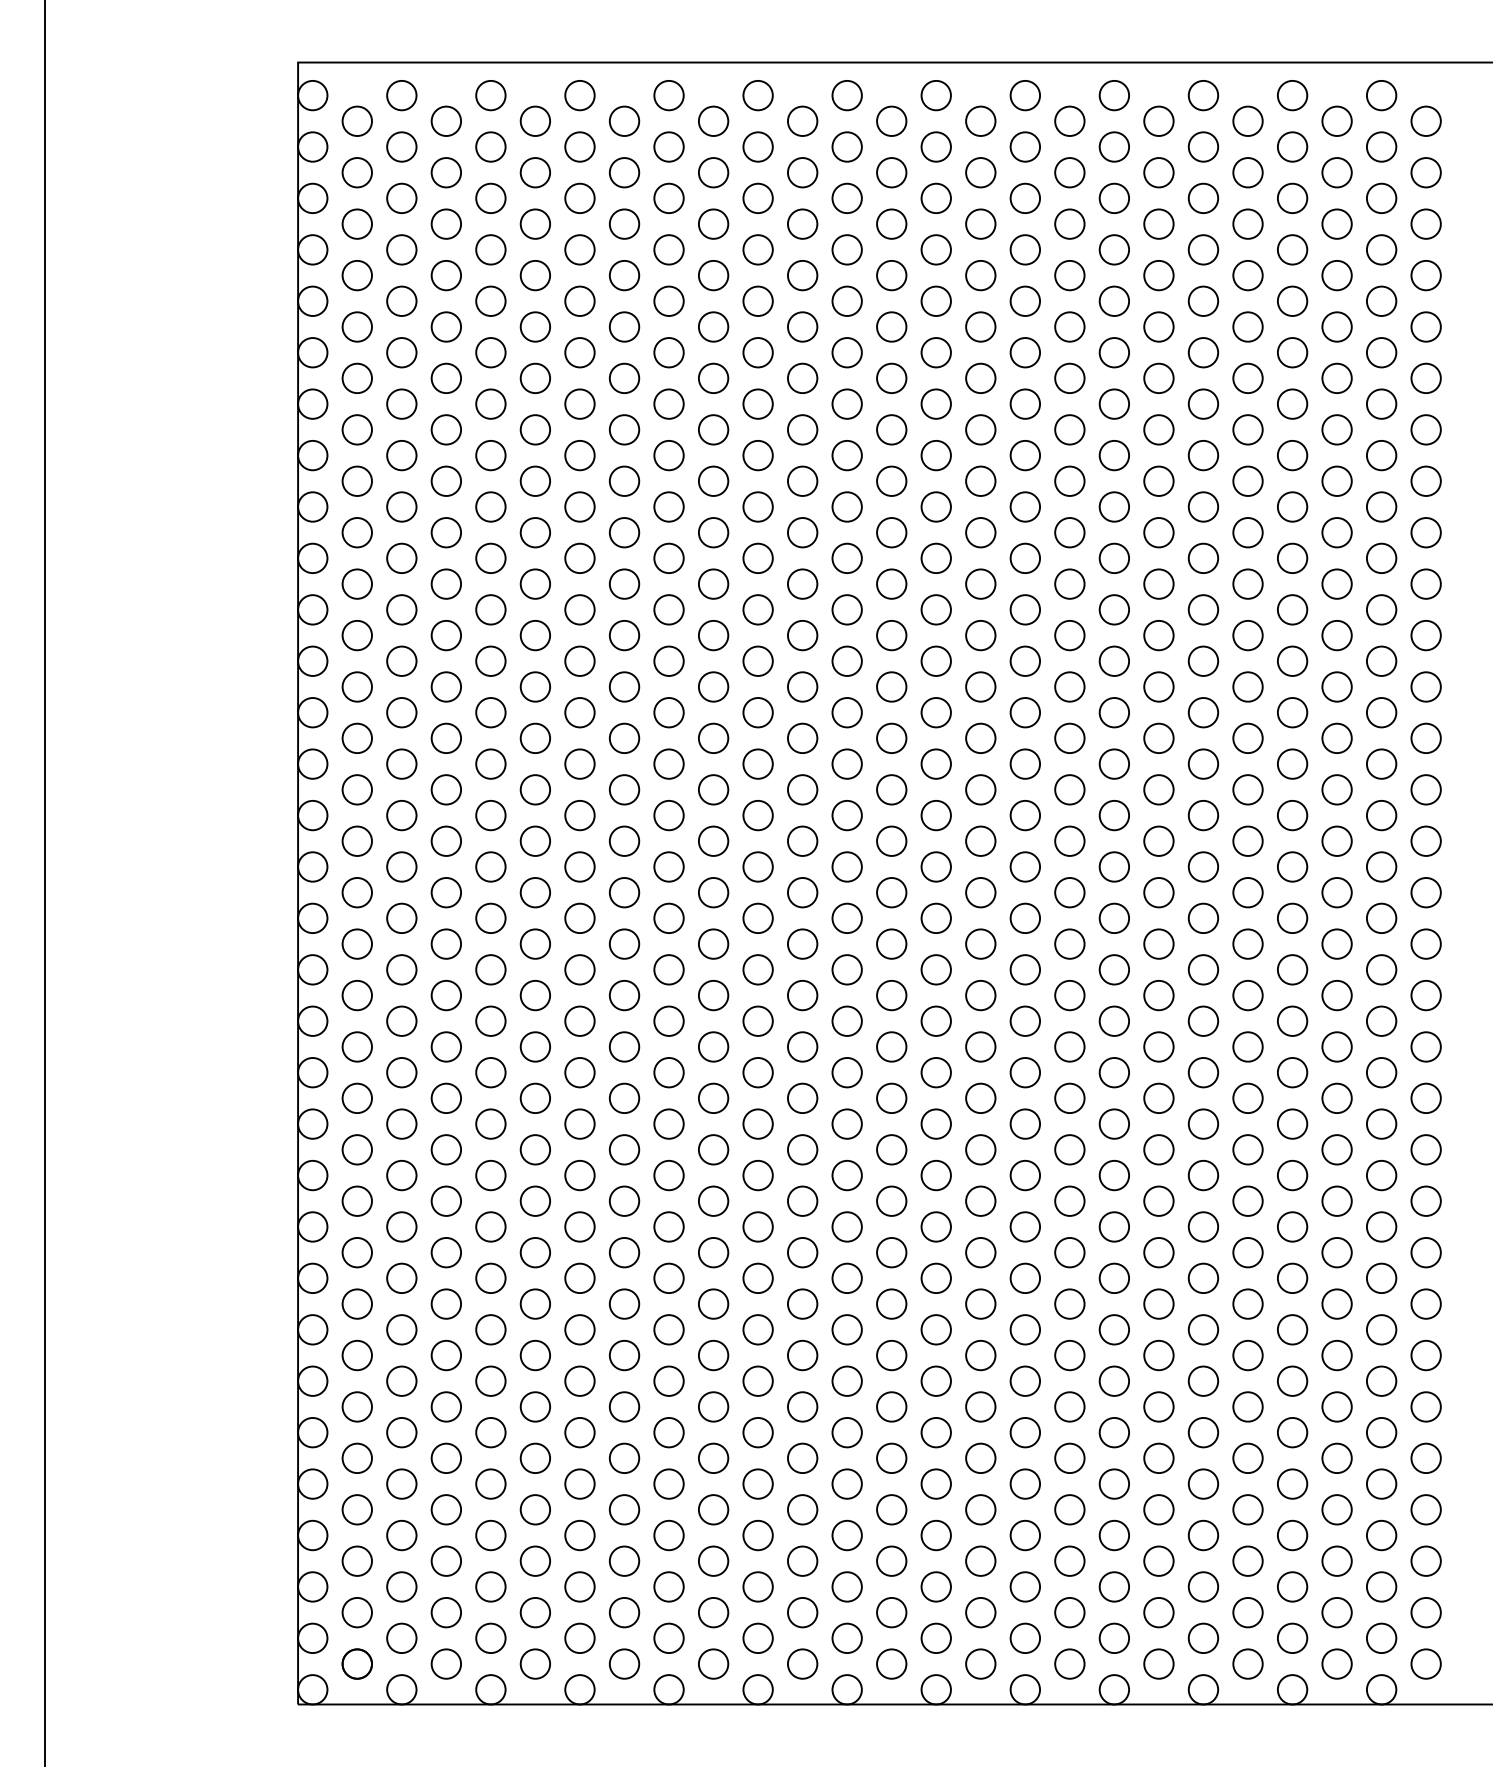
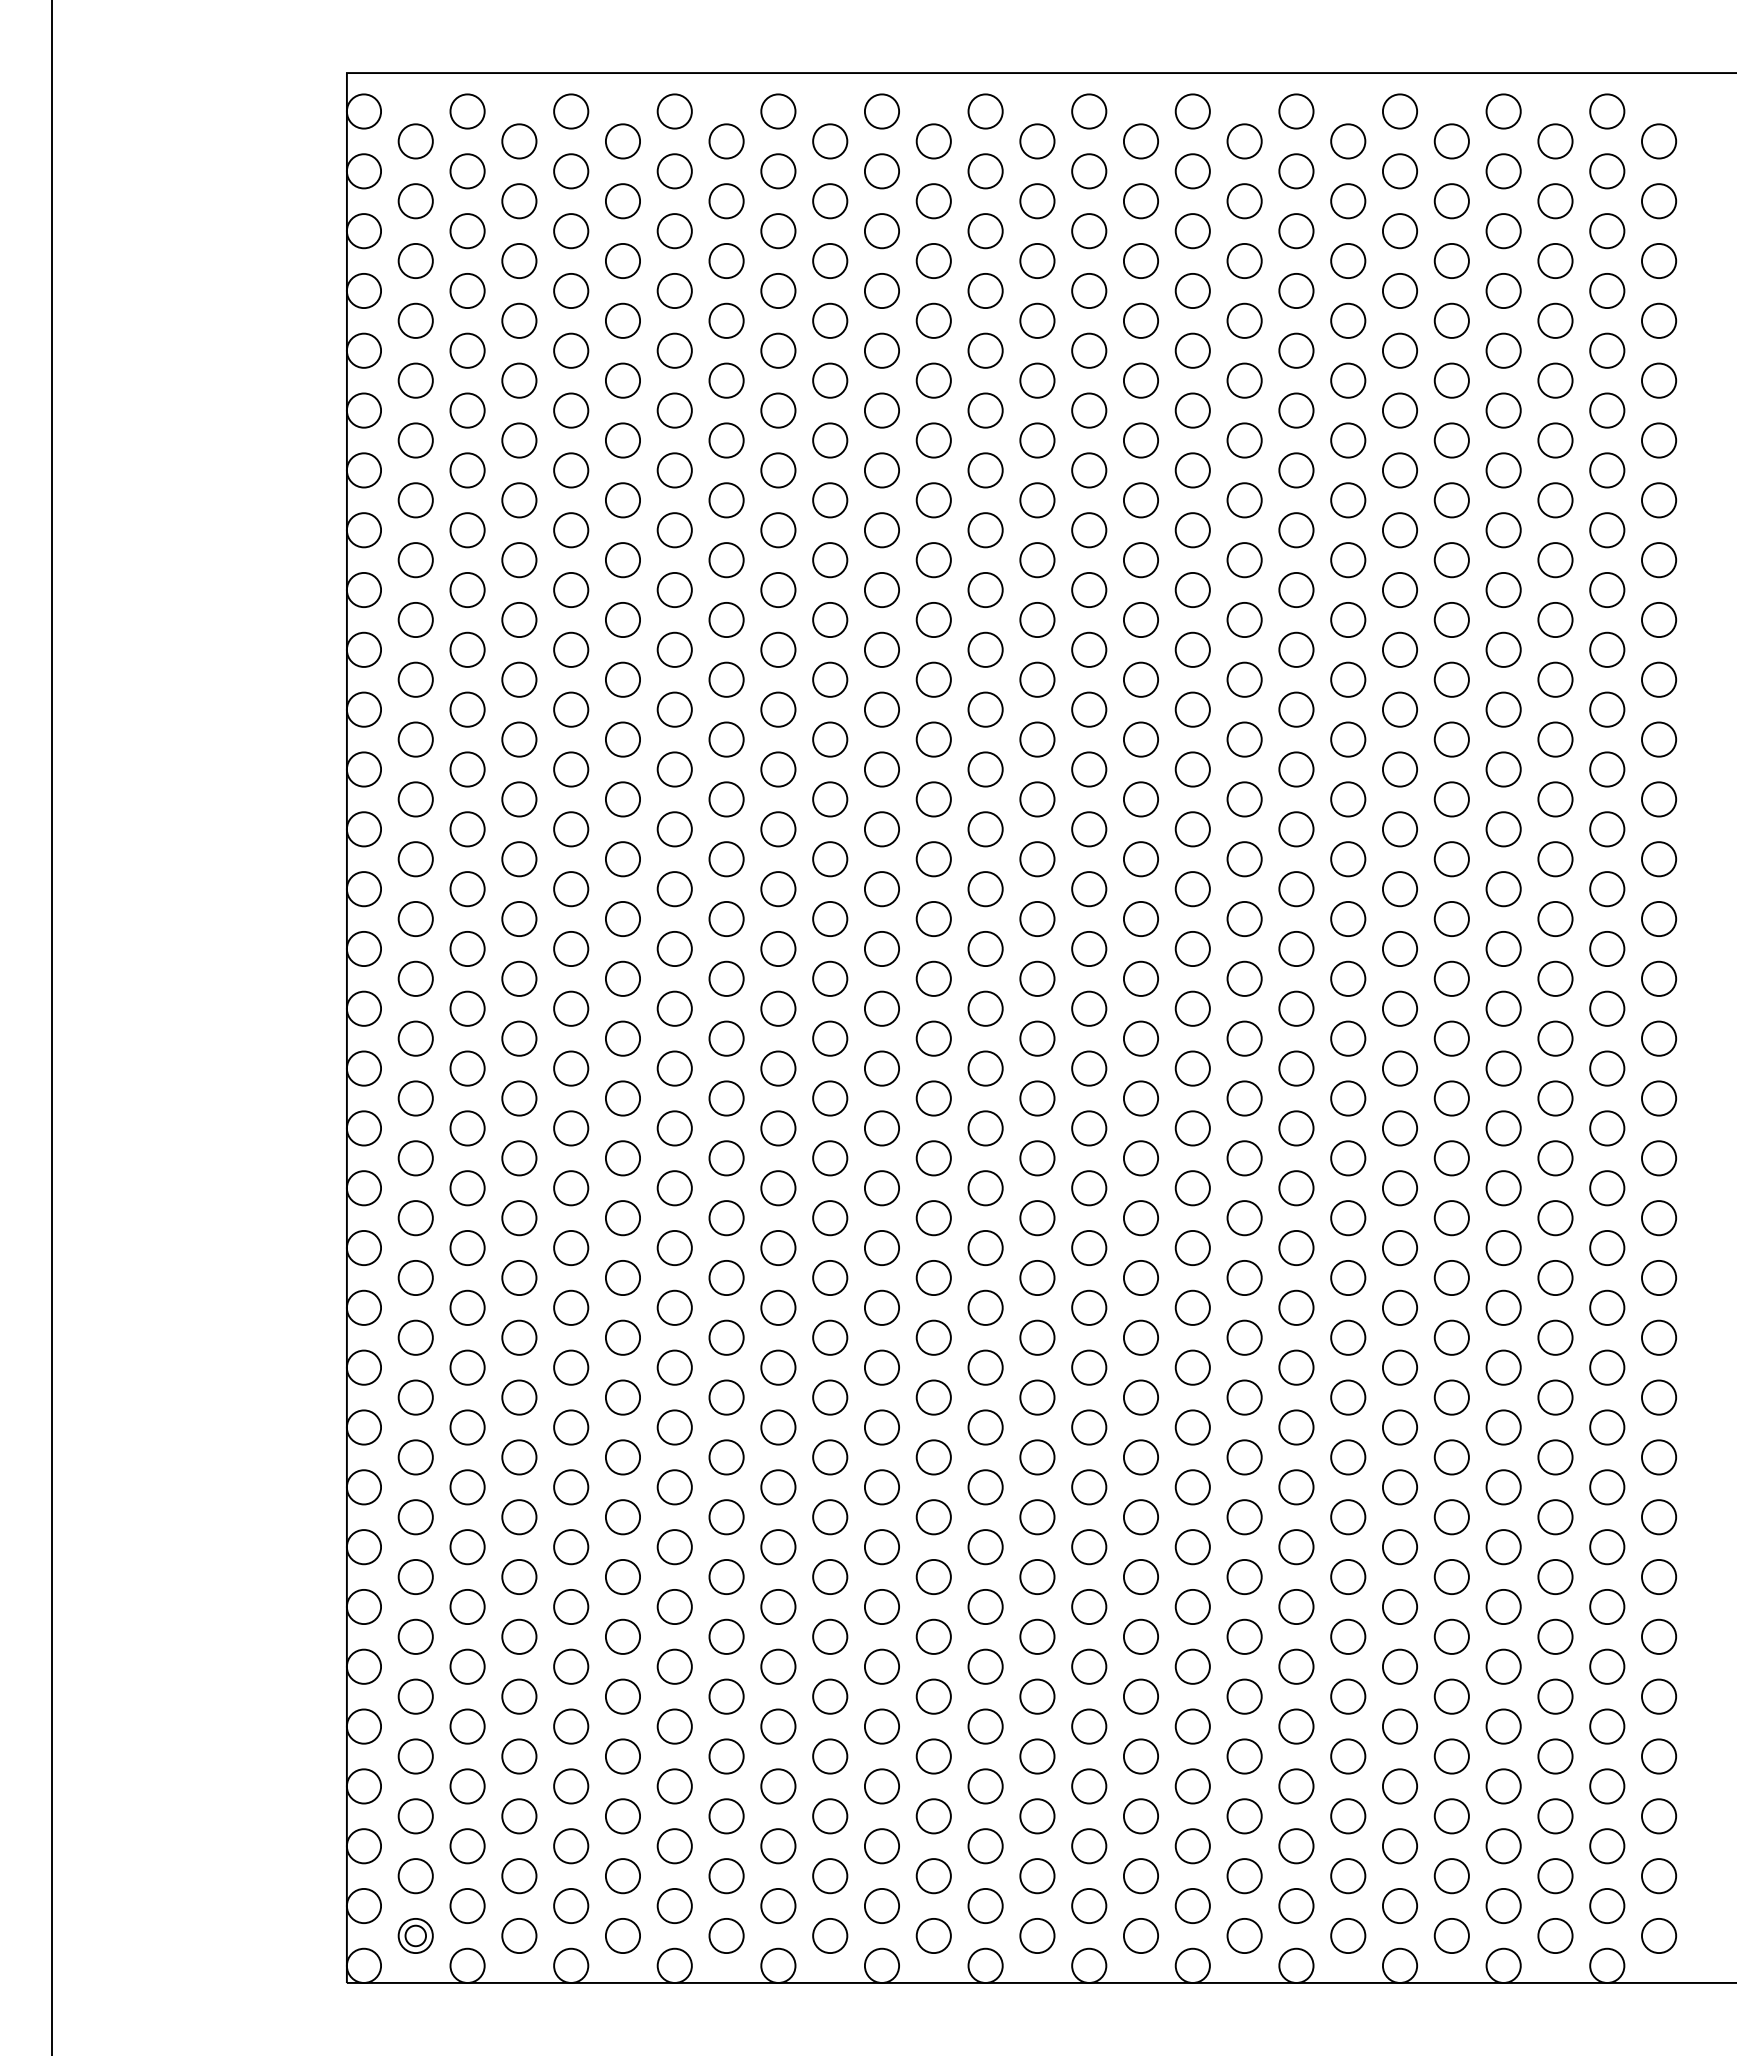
circle: (357, 1663) -> (415, 1935), size x0.6

